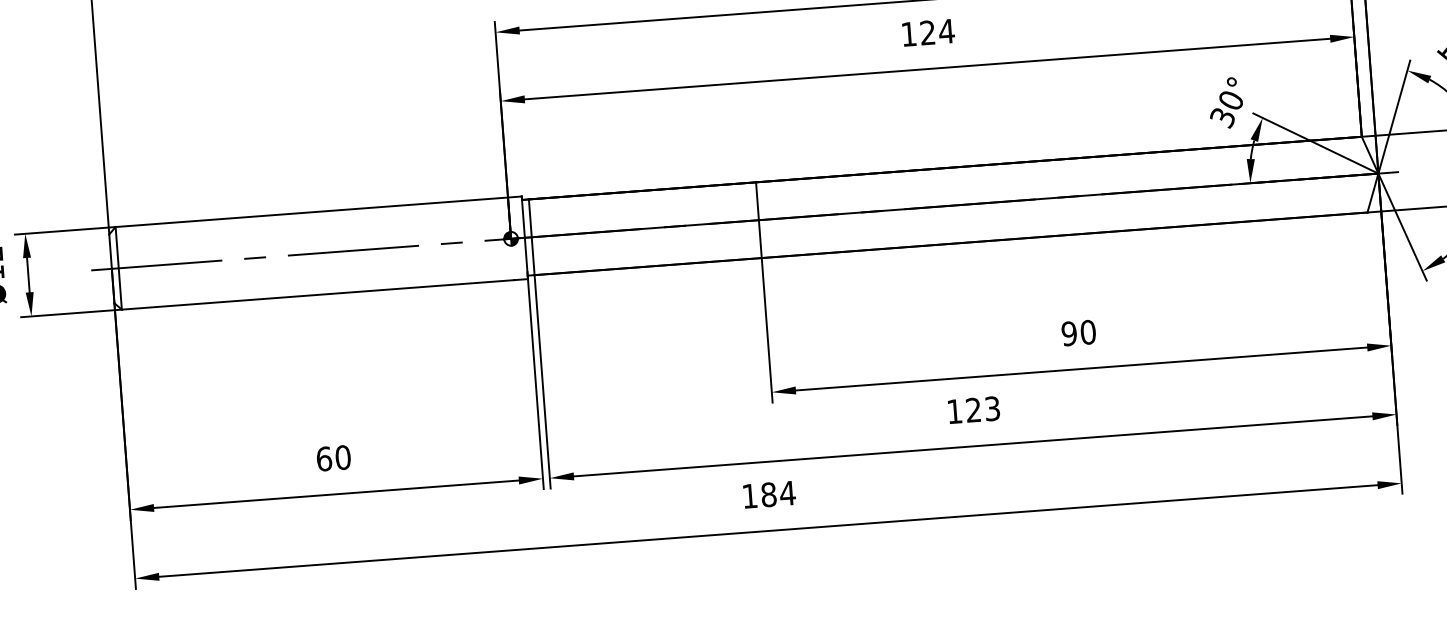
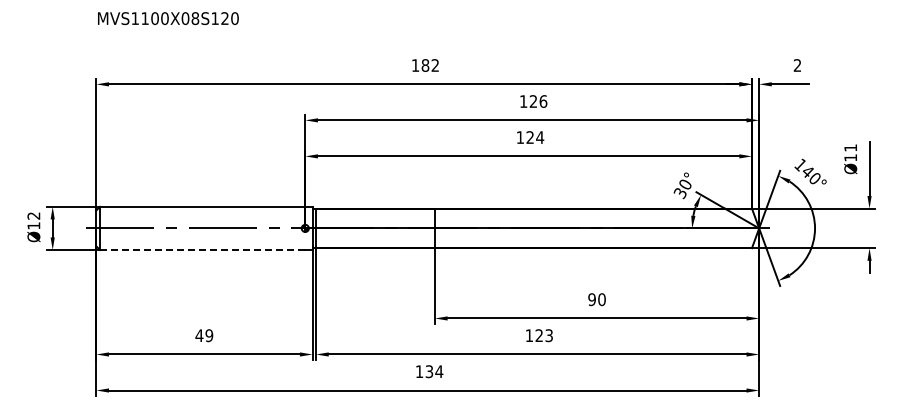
line: (317, 295) -> (202, 250), solid -> dashed
text: (333, 457) -> (204, 335), 60 -> 49
text: (768, 494) -> (429, 371), 184 -> 134

